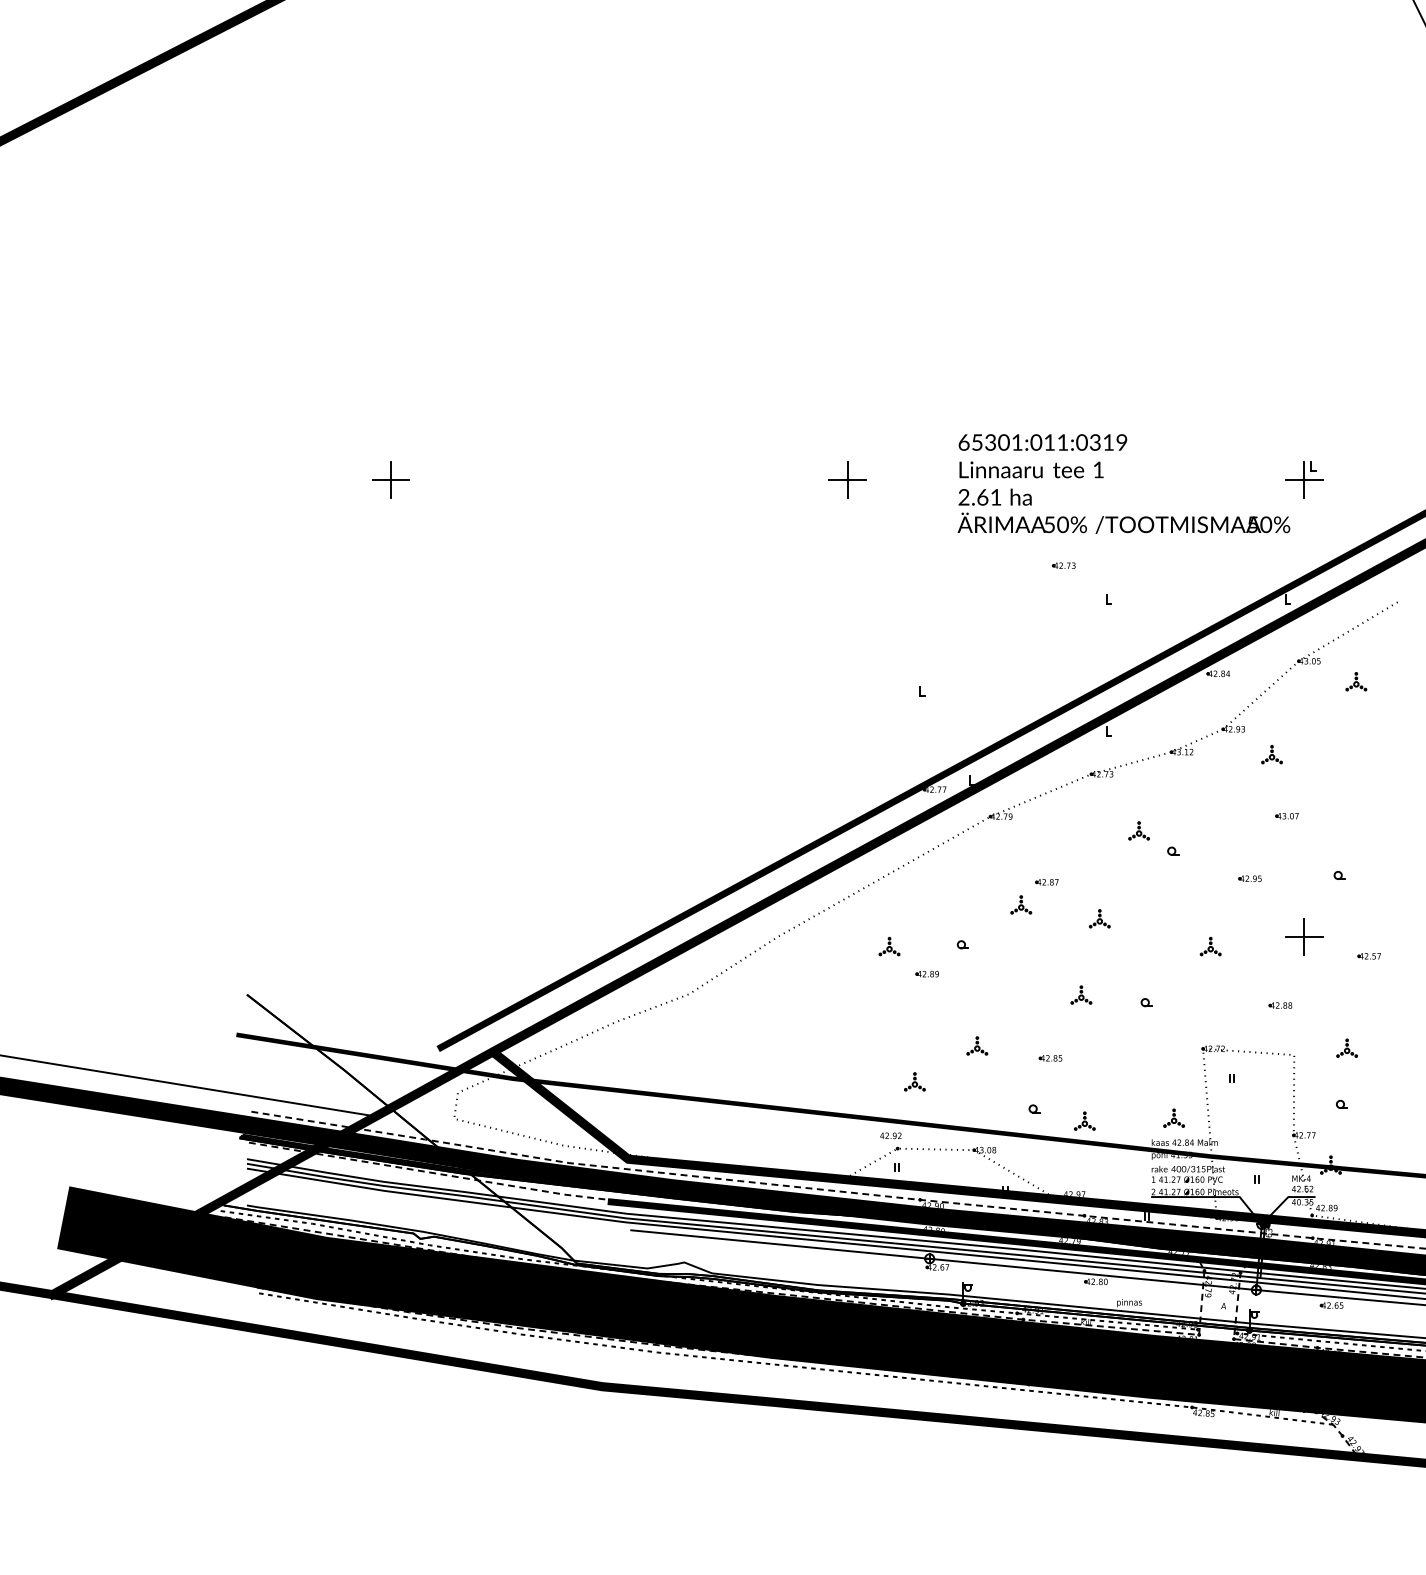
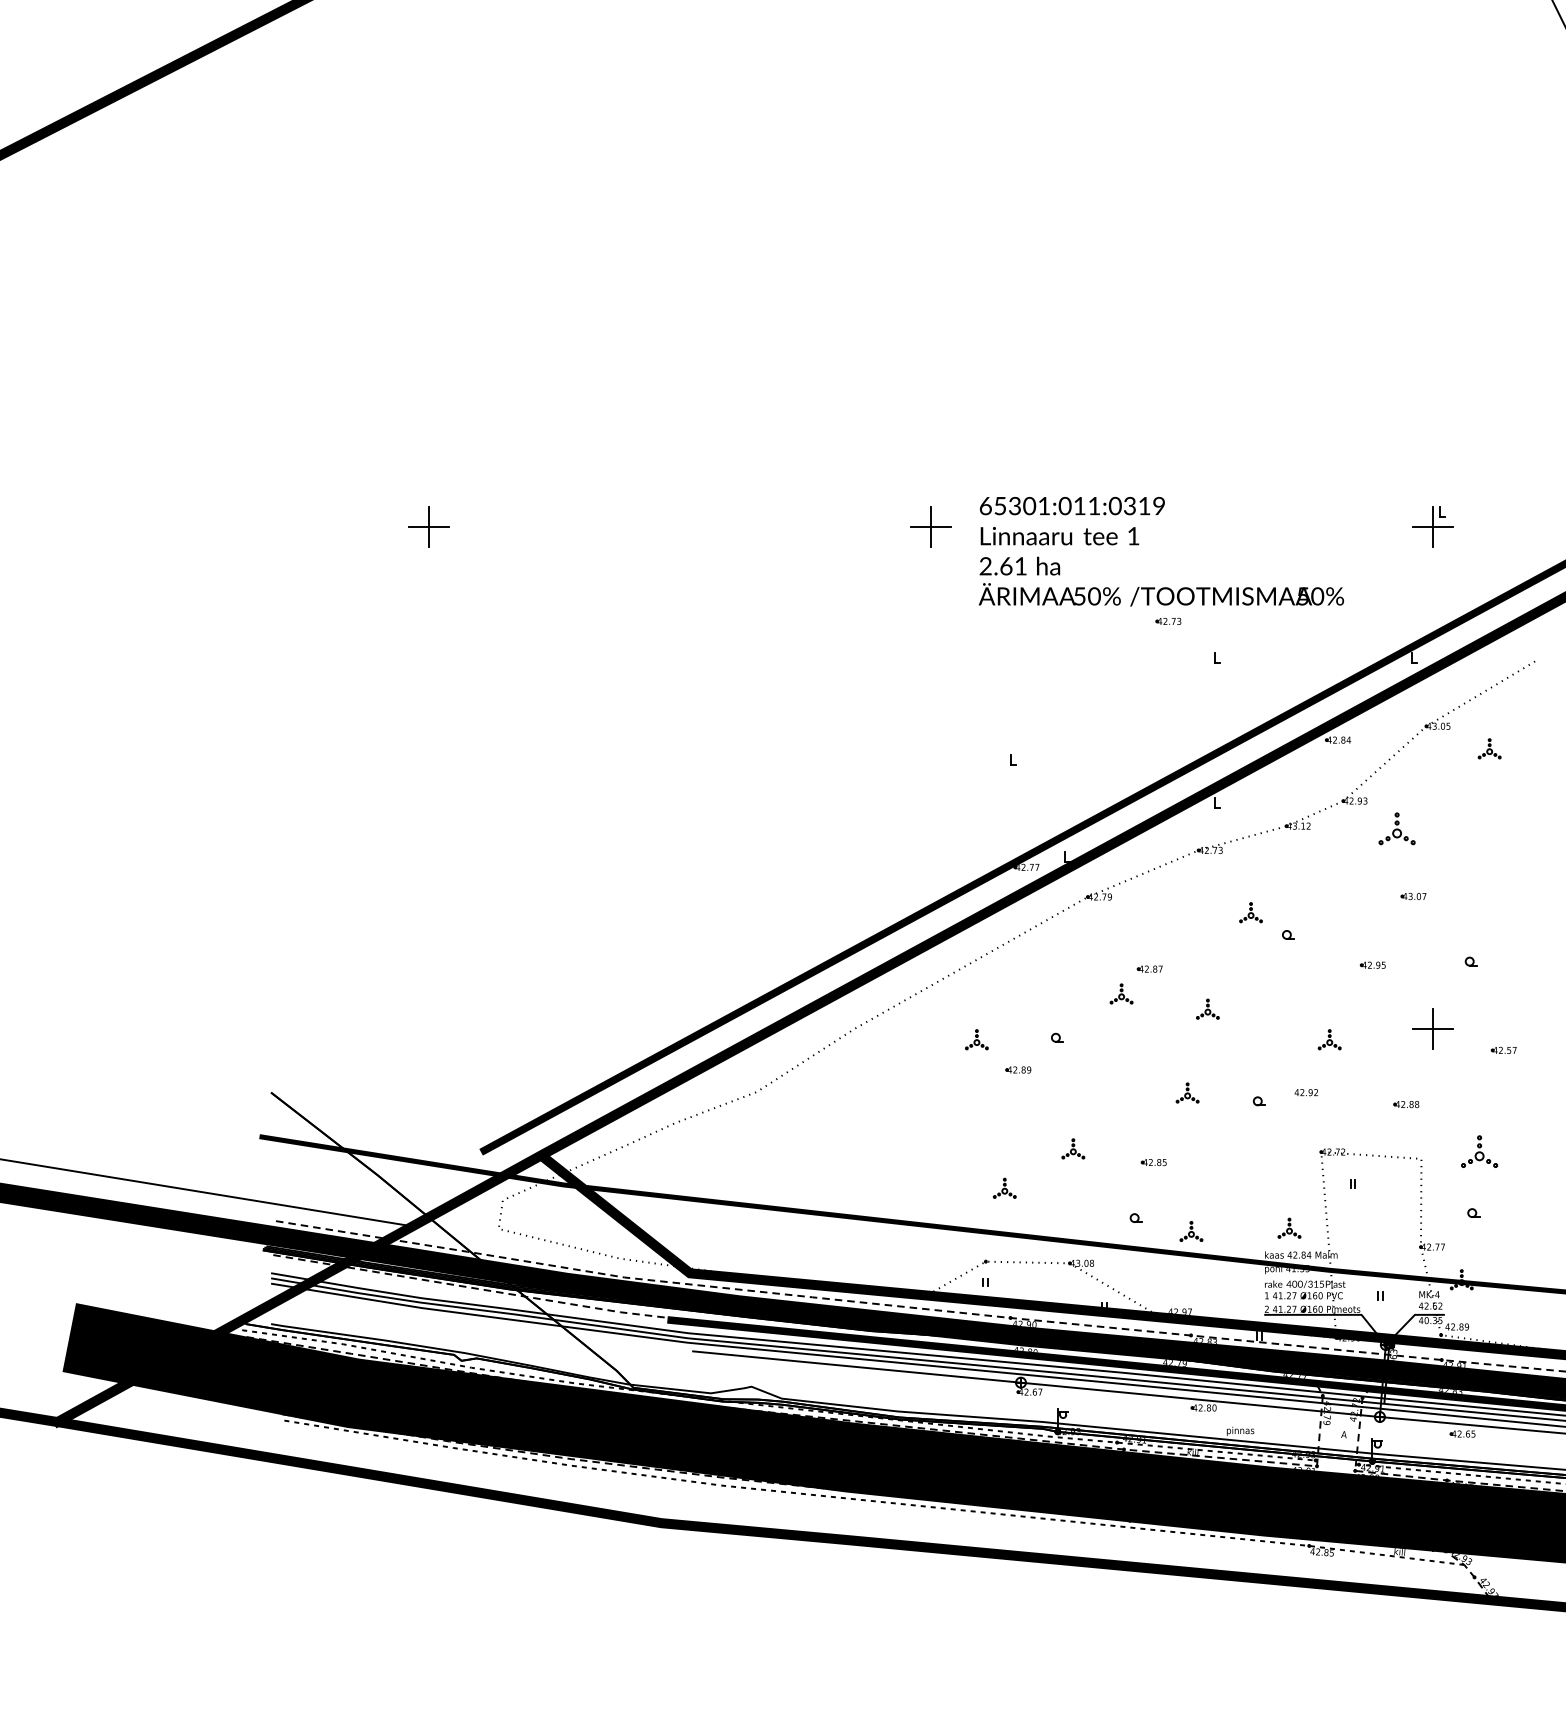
text: (1123, 483) -> (1160, 551), moved
part: (1271, 754) -> (1396, 828), size x1.6
part: (1347, 1047) -> (1479, 1150), size x1.6
text: (890, 1135) -> (1305, 1092), moved

